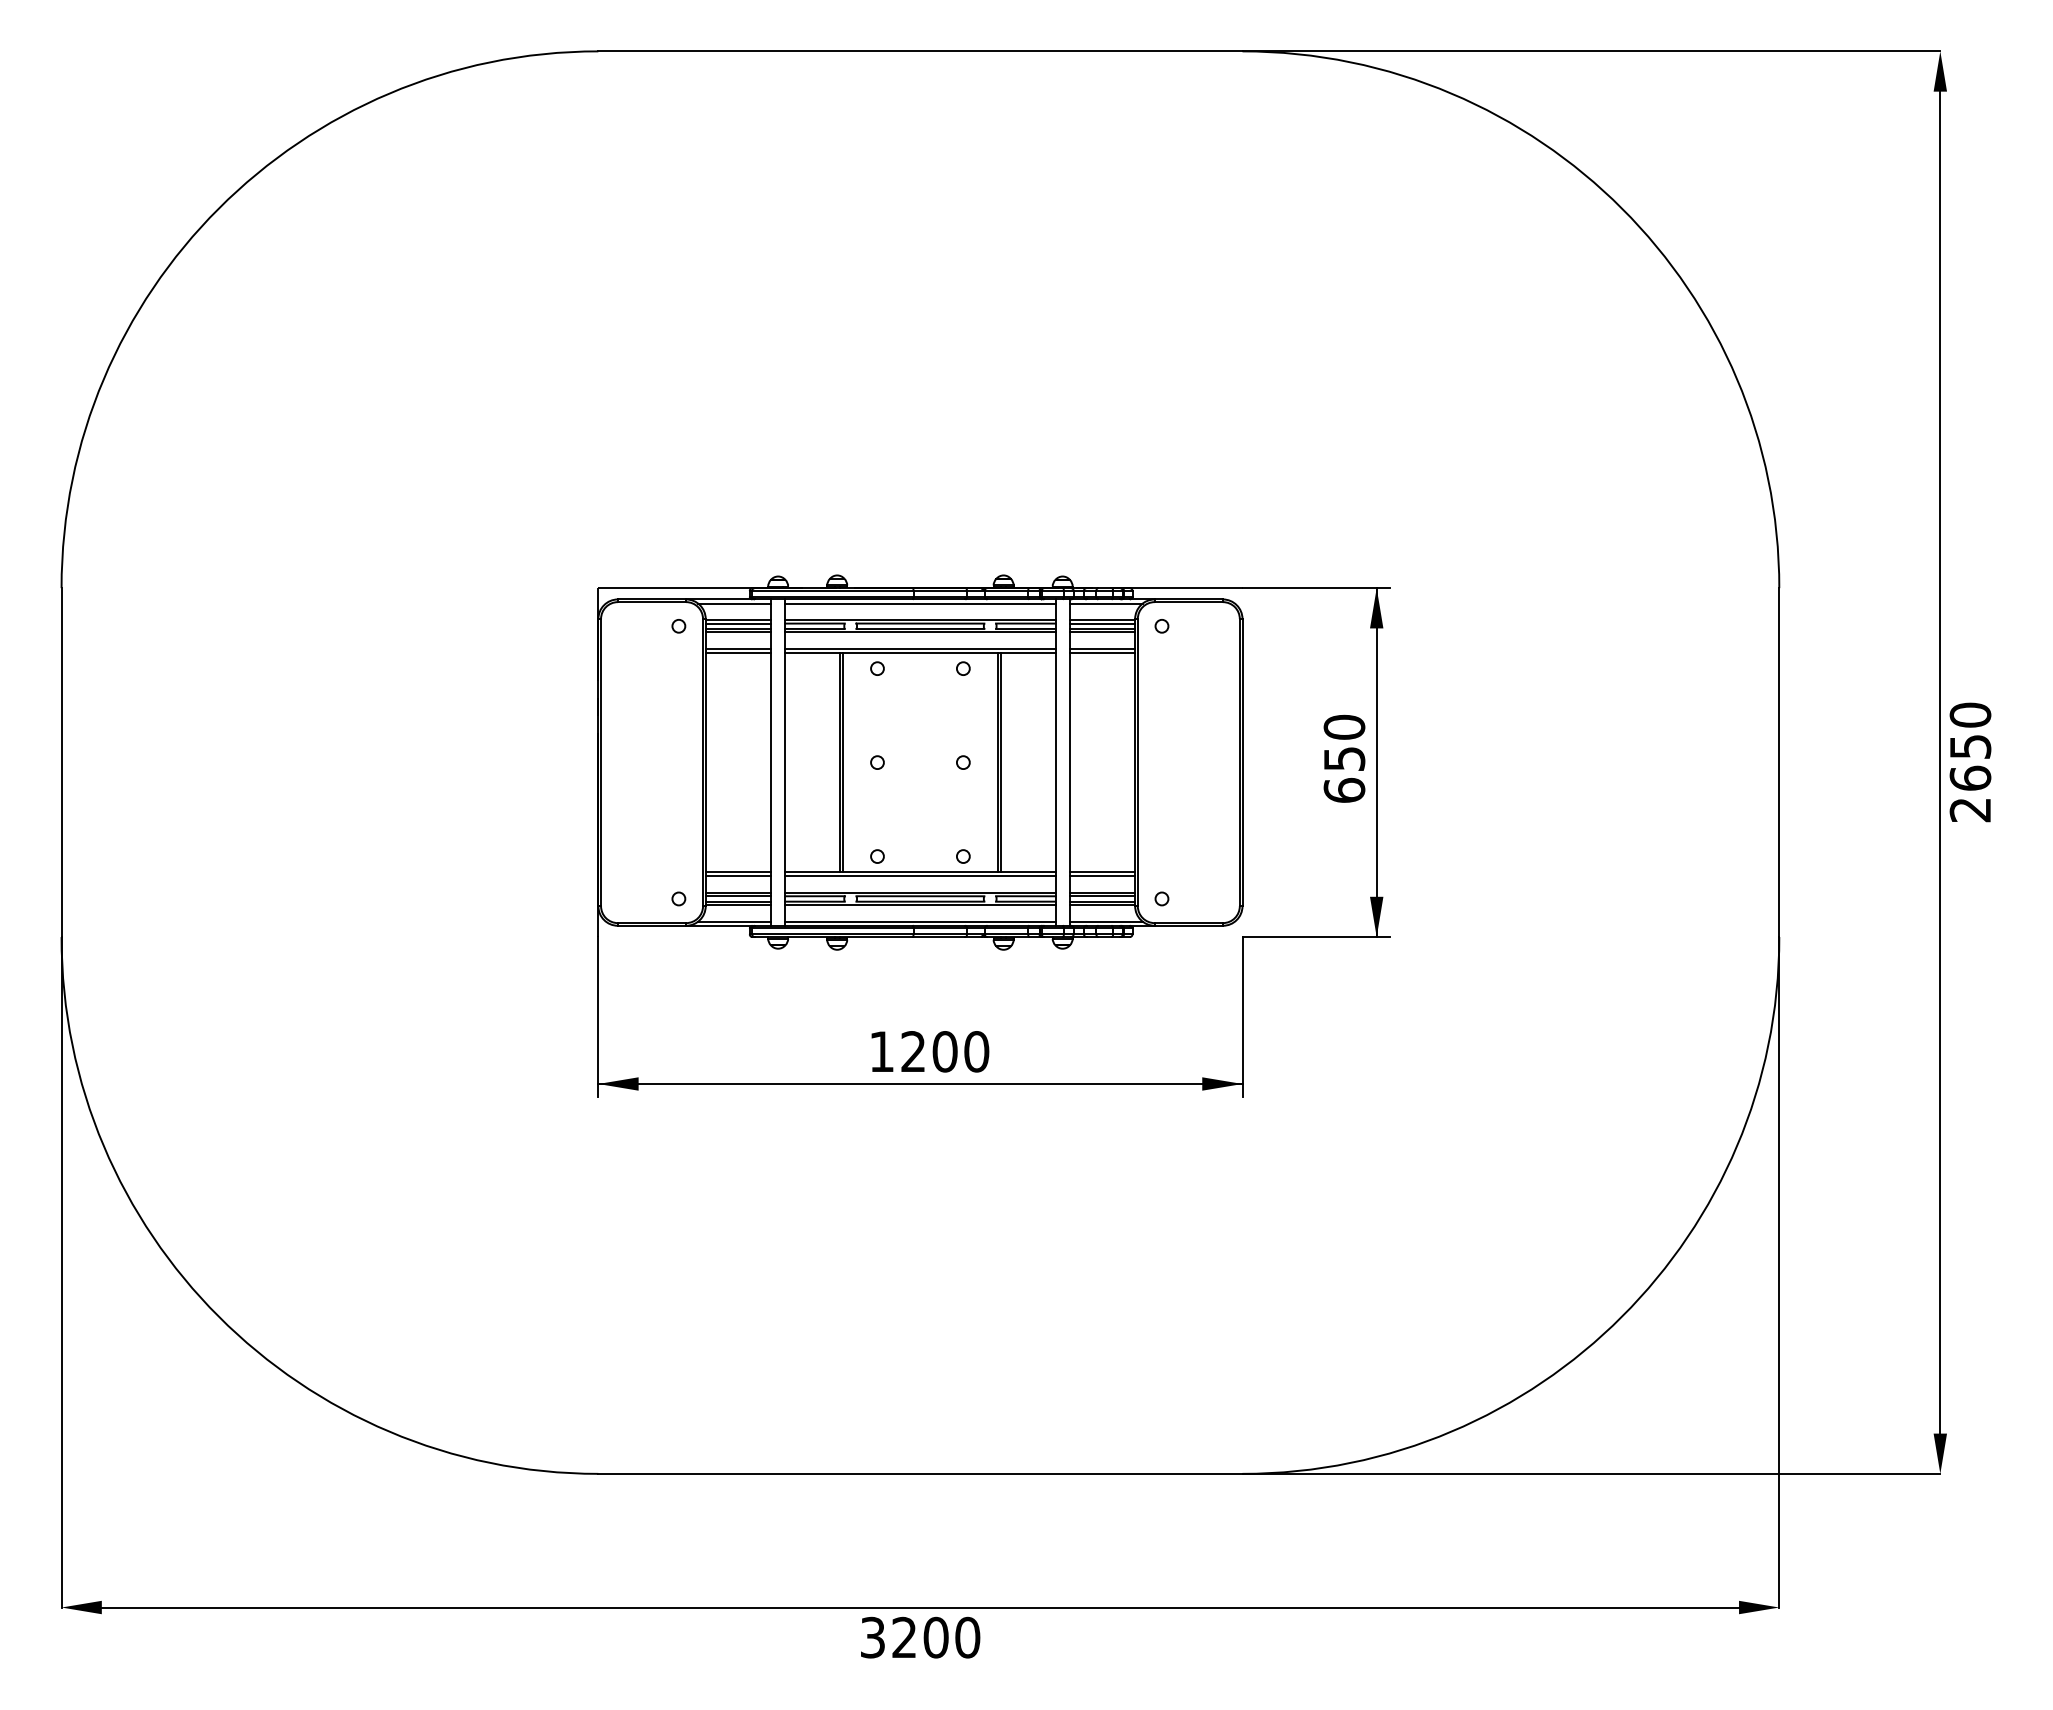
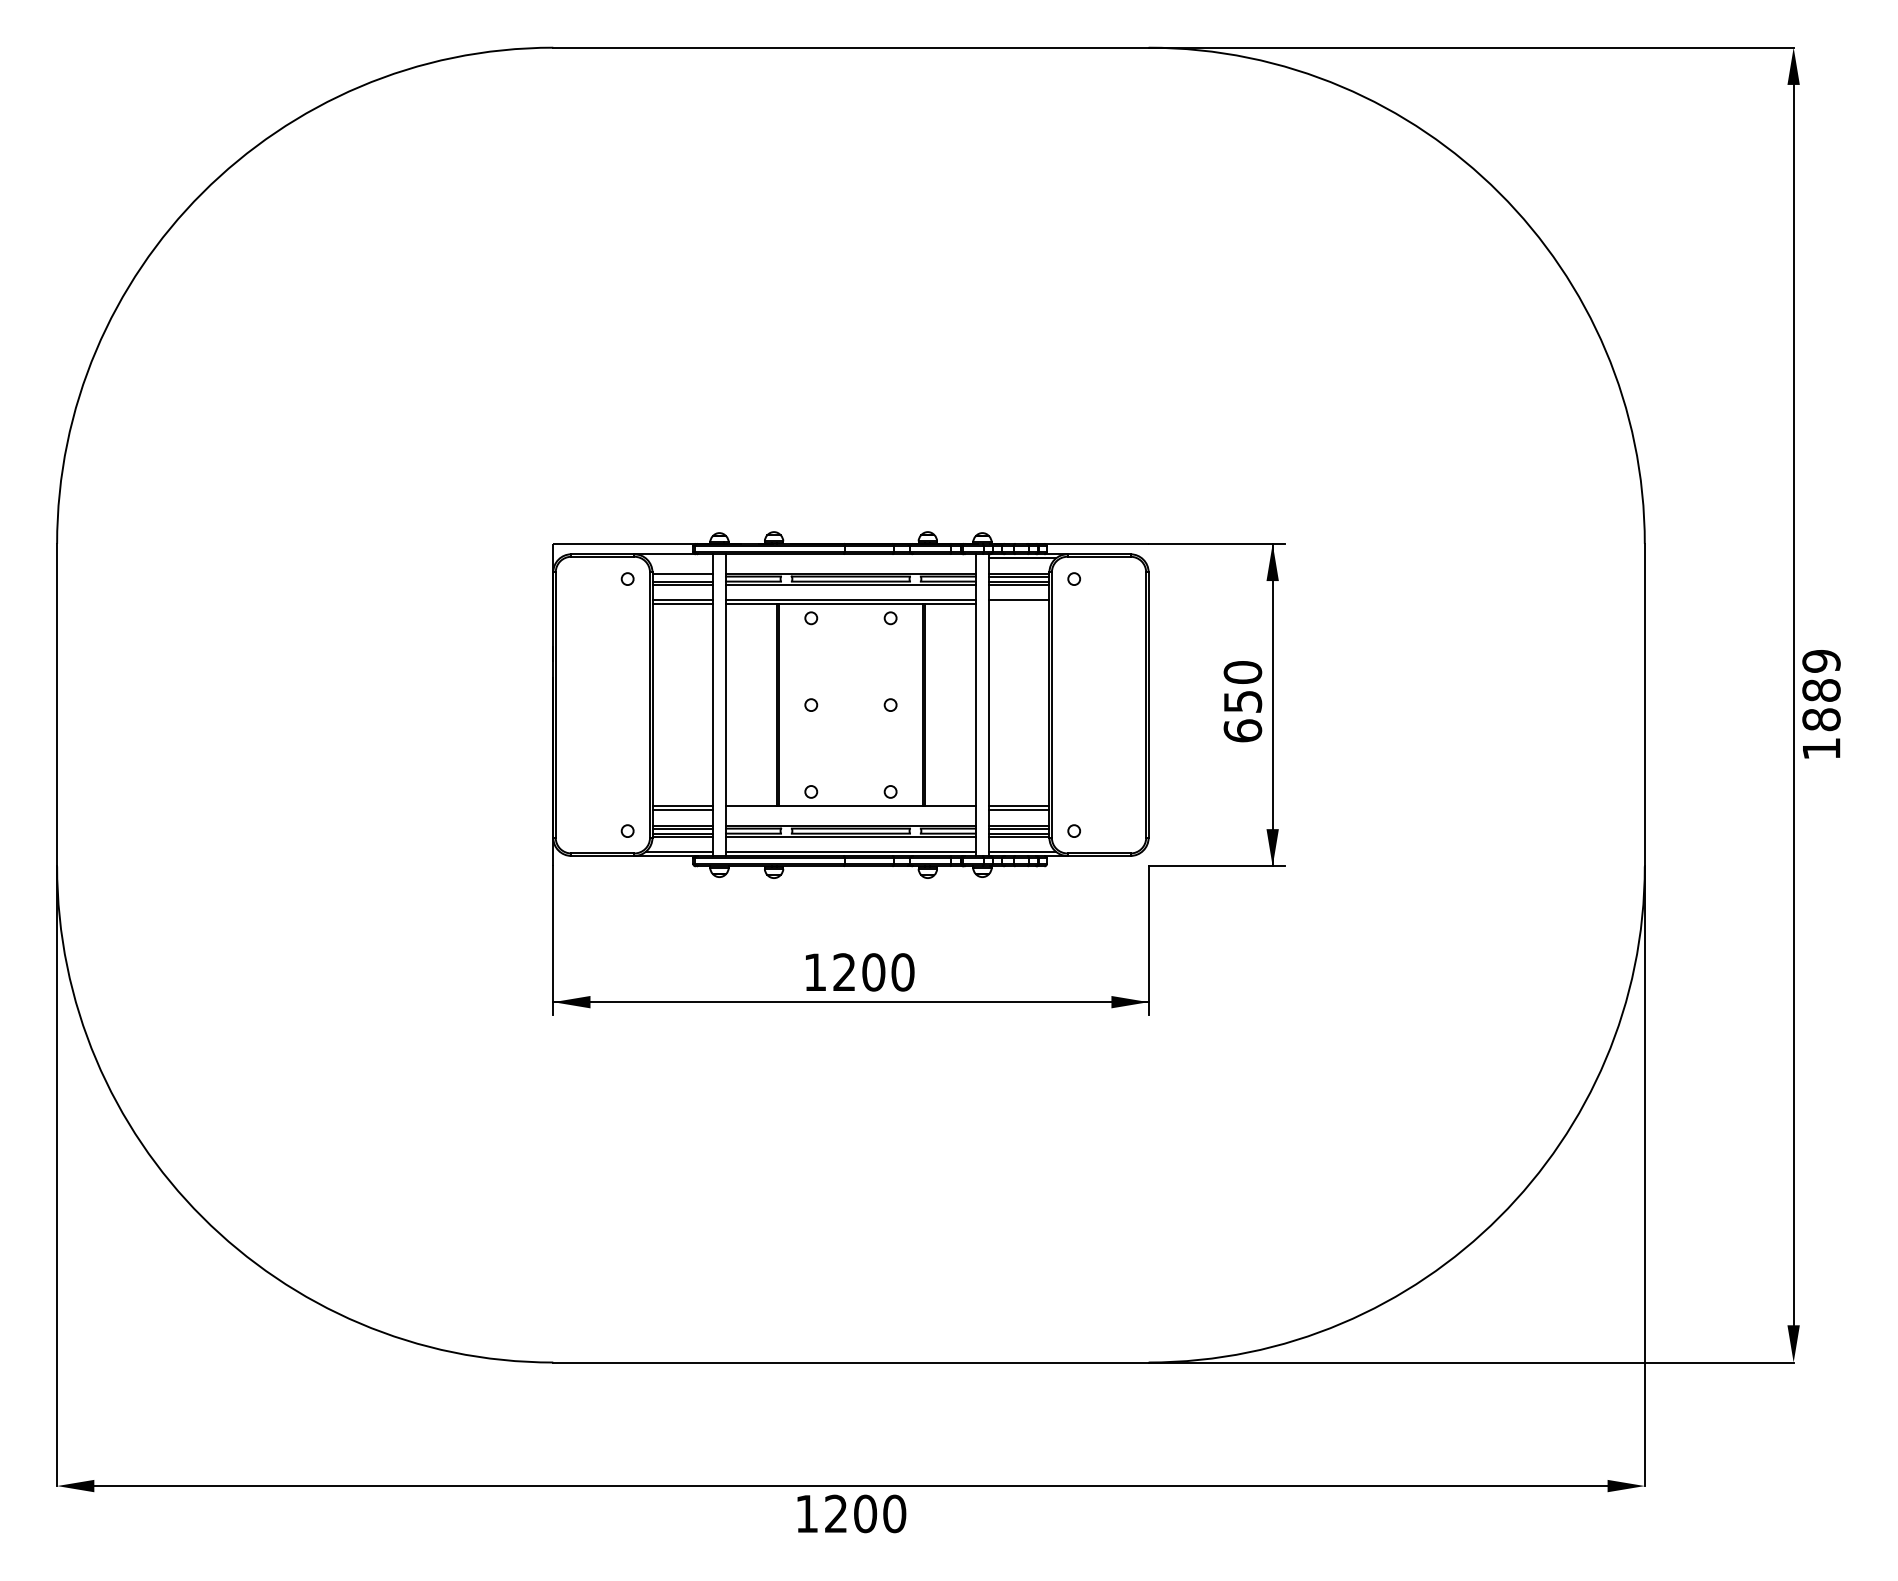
line: (734, 603) -> (679, 558), removed
line: (920, 603) -> (851, 558), removed
line: (738, 623) -> (682, 576), removed
line: (1102, 653) -> (1019, 604), removed
text: (1970, 762) -> (1821, 705), 2650 -> 1889
line: (920, 876) -> (851, 810), removed
text: (872, 1637) -> (806, 1513), 3200 -> 1200

